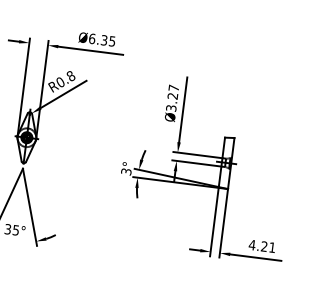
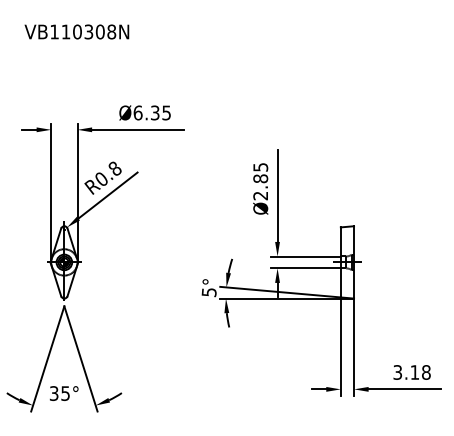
text: (172, 98) -> (260, 181), Ø3.27 -> Ø2.85
text: (125, 171) -> (208, 292), 3° -> 5°
text: (261, 246) -> (411, 372), 4.21 -> 3.18

